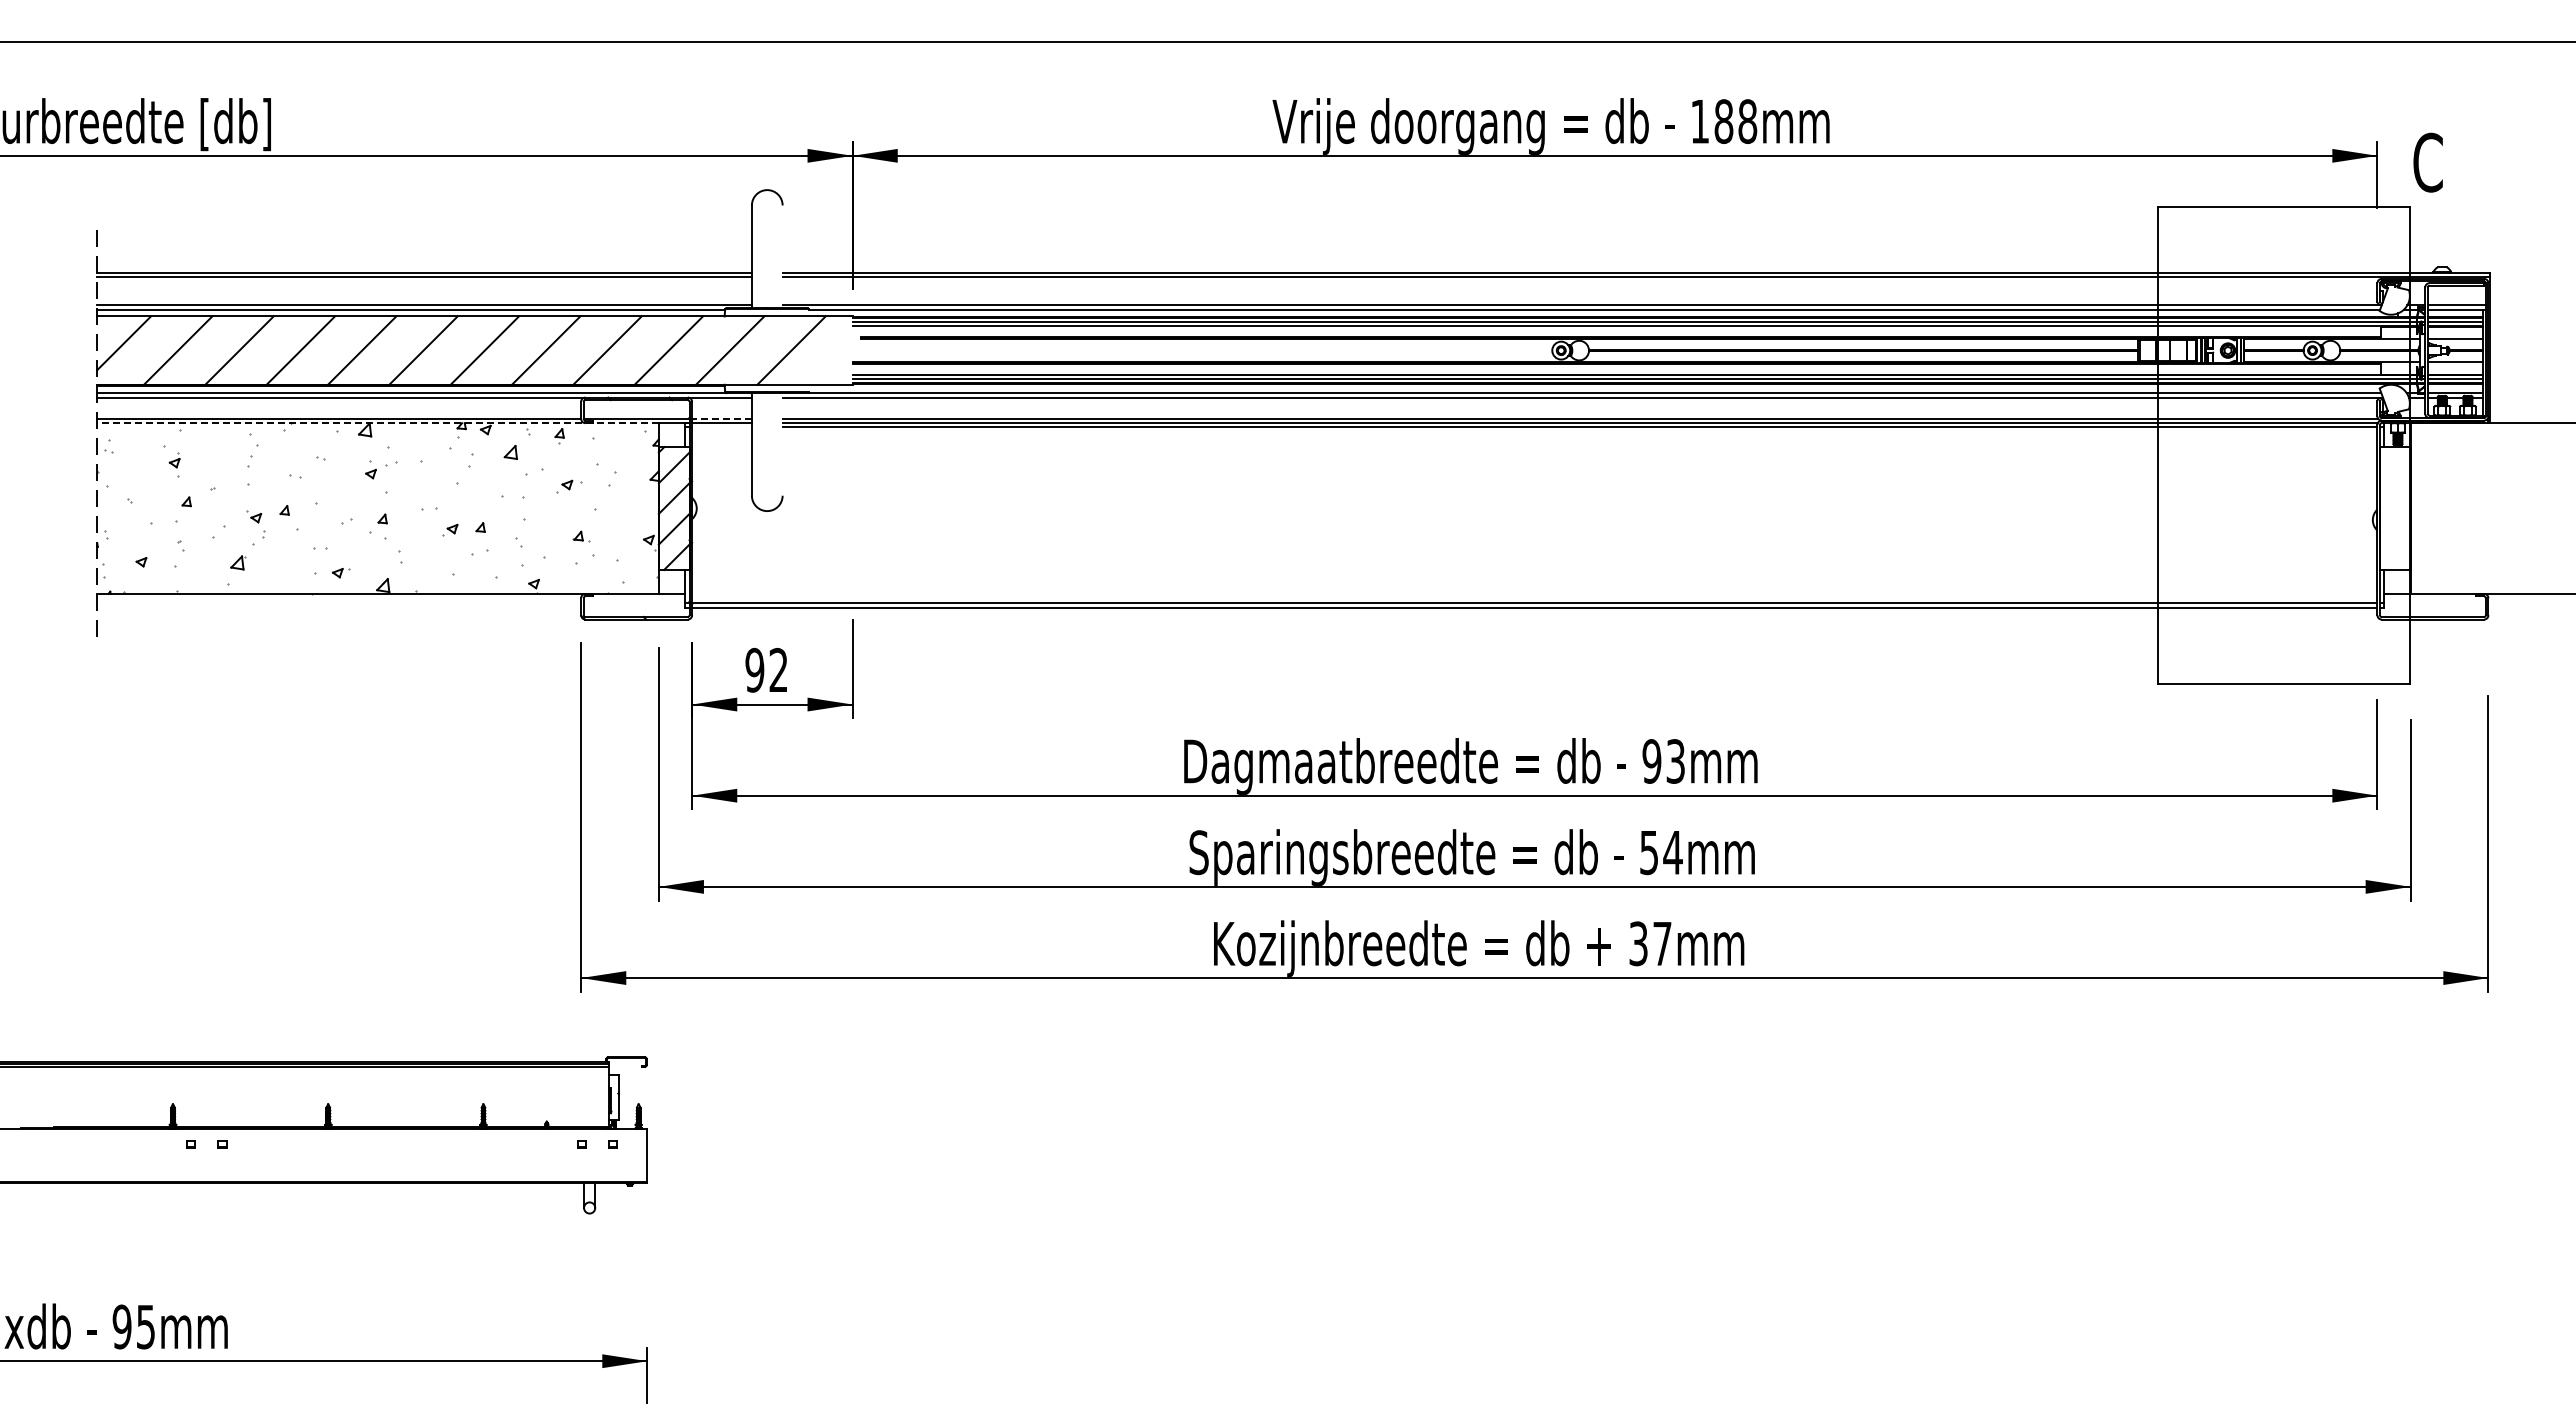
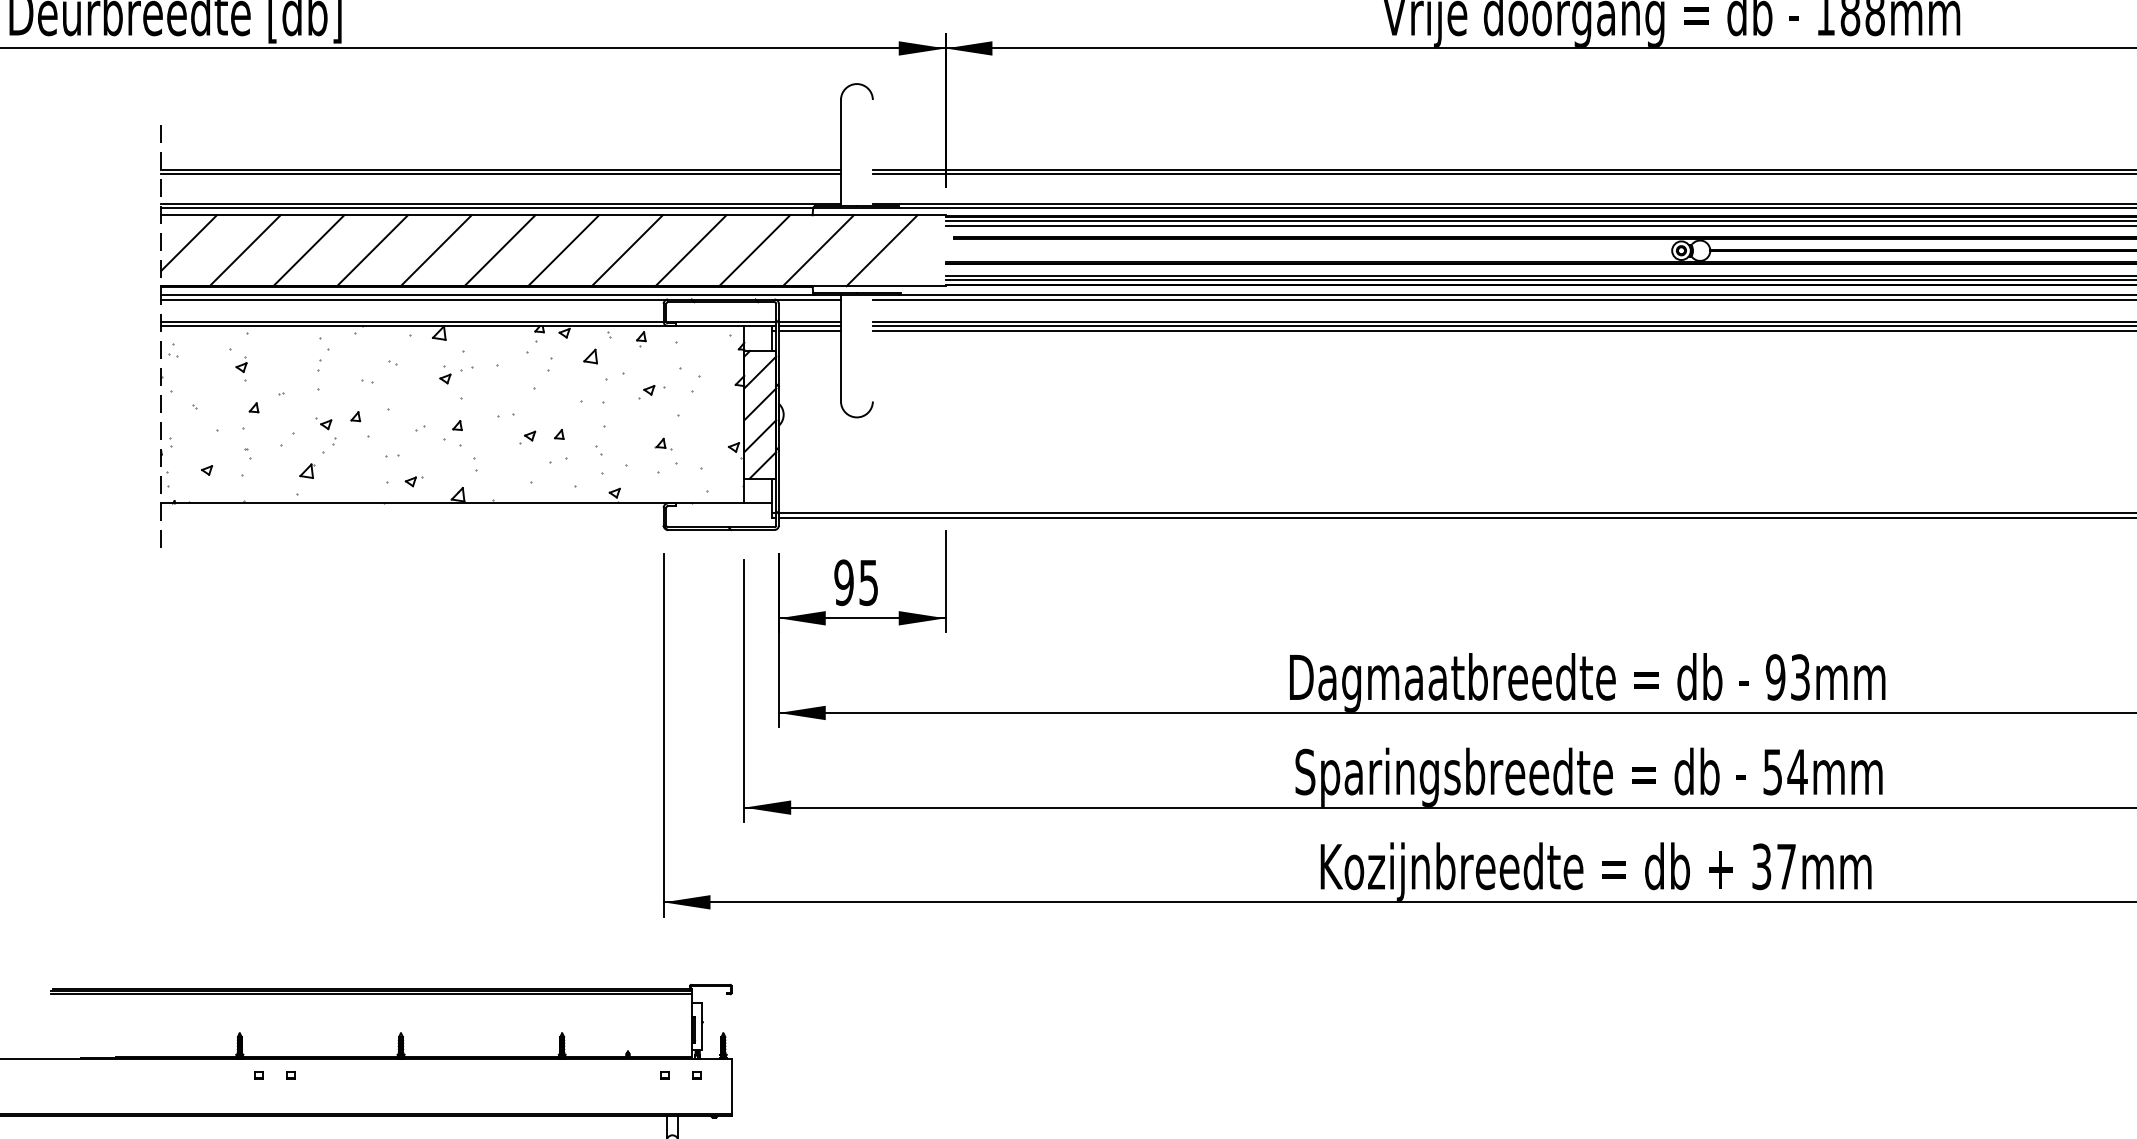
line: (722, 418) -> (810, 321), dashed -> solid
line: (378, 423) -> (453, 326), dashed -> solid
line: (721, 427) -> (809, 330), added
text: (778, 669) -> (868, 581), 92 -> 95

